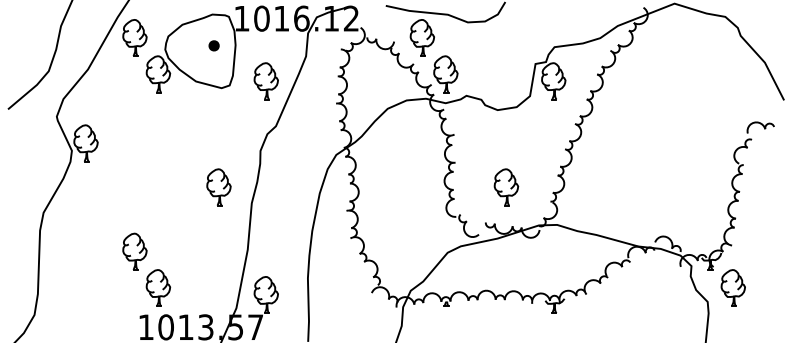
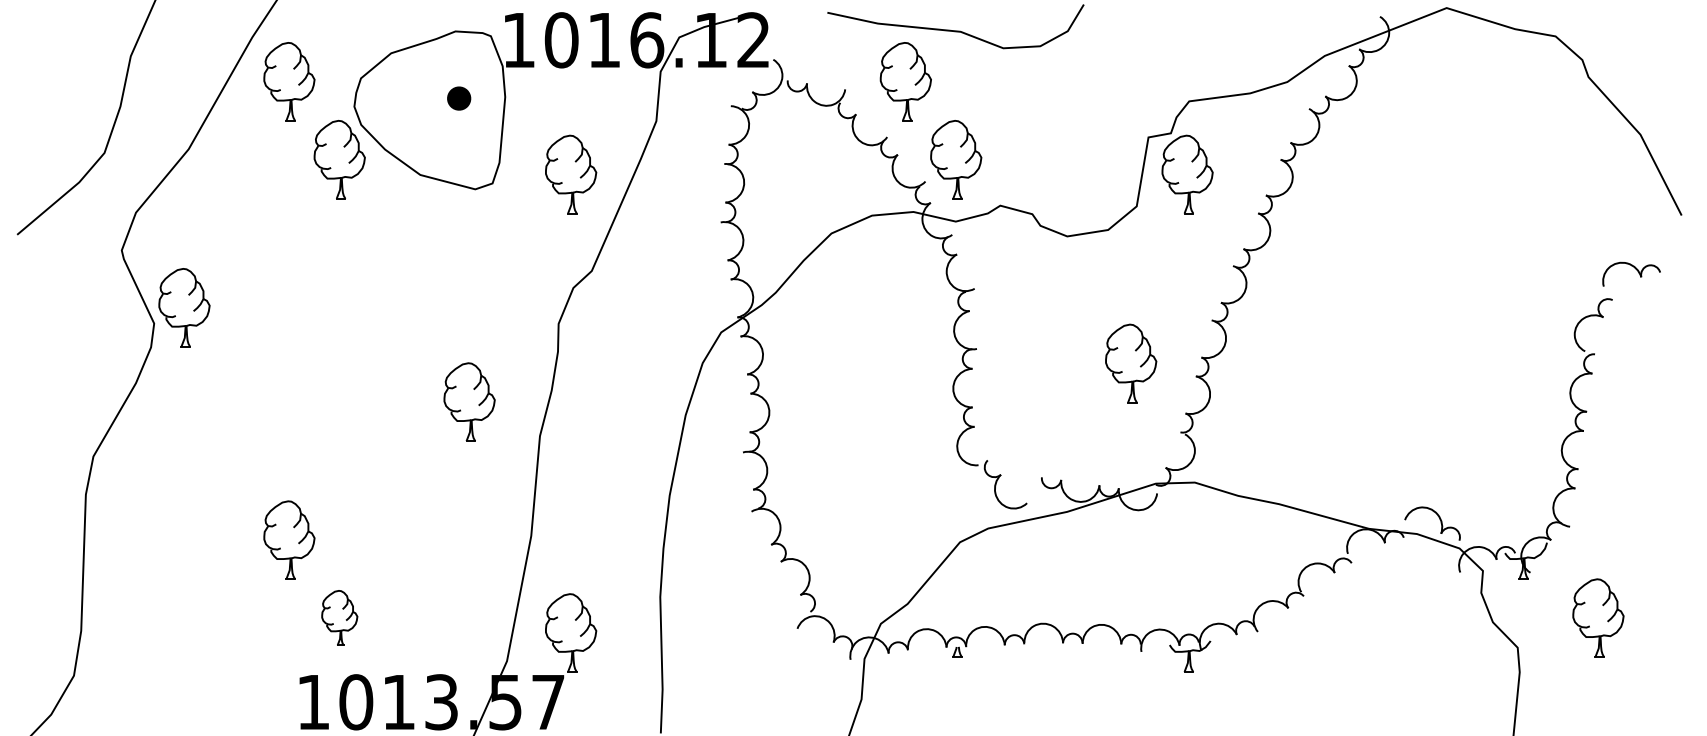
part: (506, 187) -> (1131, 363), moved
part: (158, 287) -> (339, 616), size x0.7
part: (732, 287) -> (1596, 616), moved

